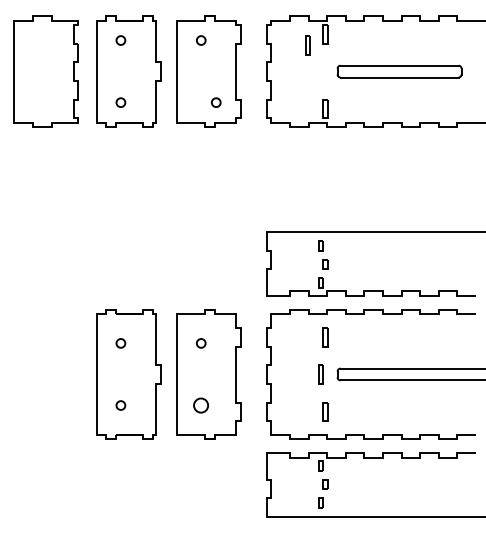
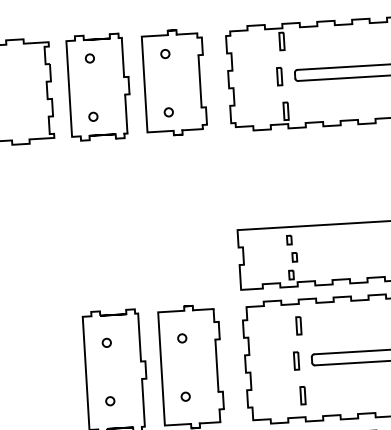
part: (307, 45) -> (279, 76), moved
circle: (216, 102) -> (169, 112), moved
circle: (201, 405) -> (185, 396), size x0.62

